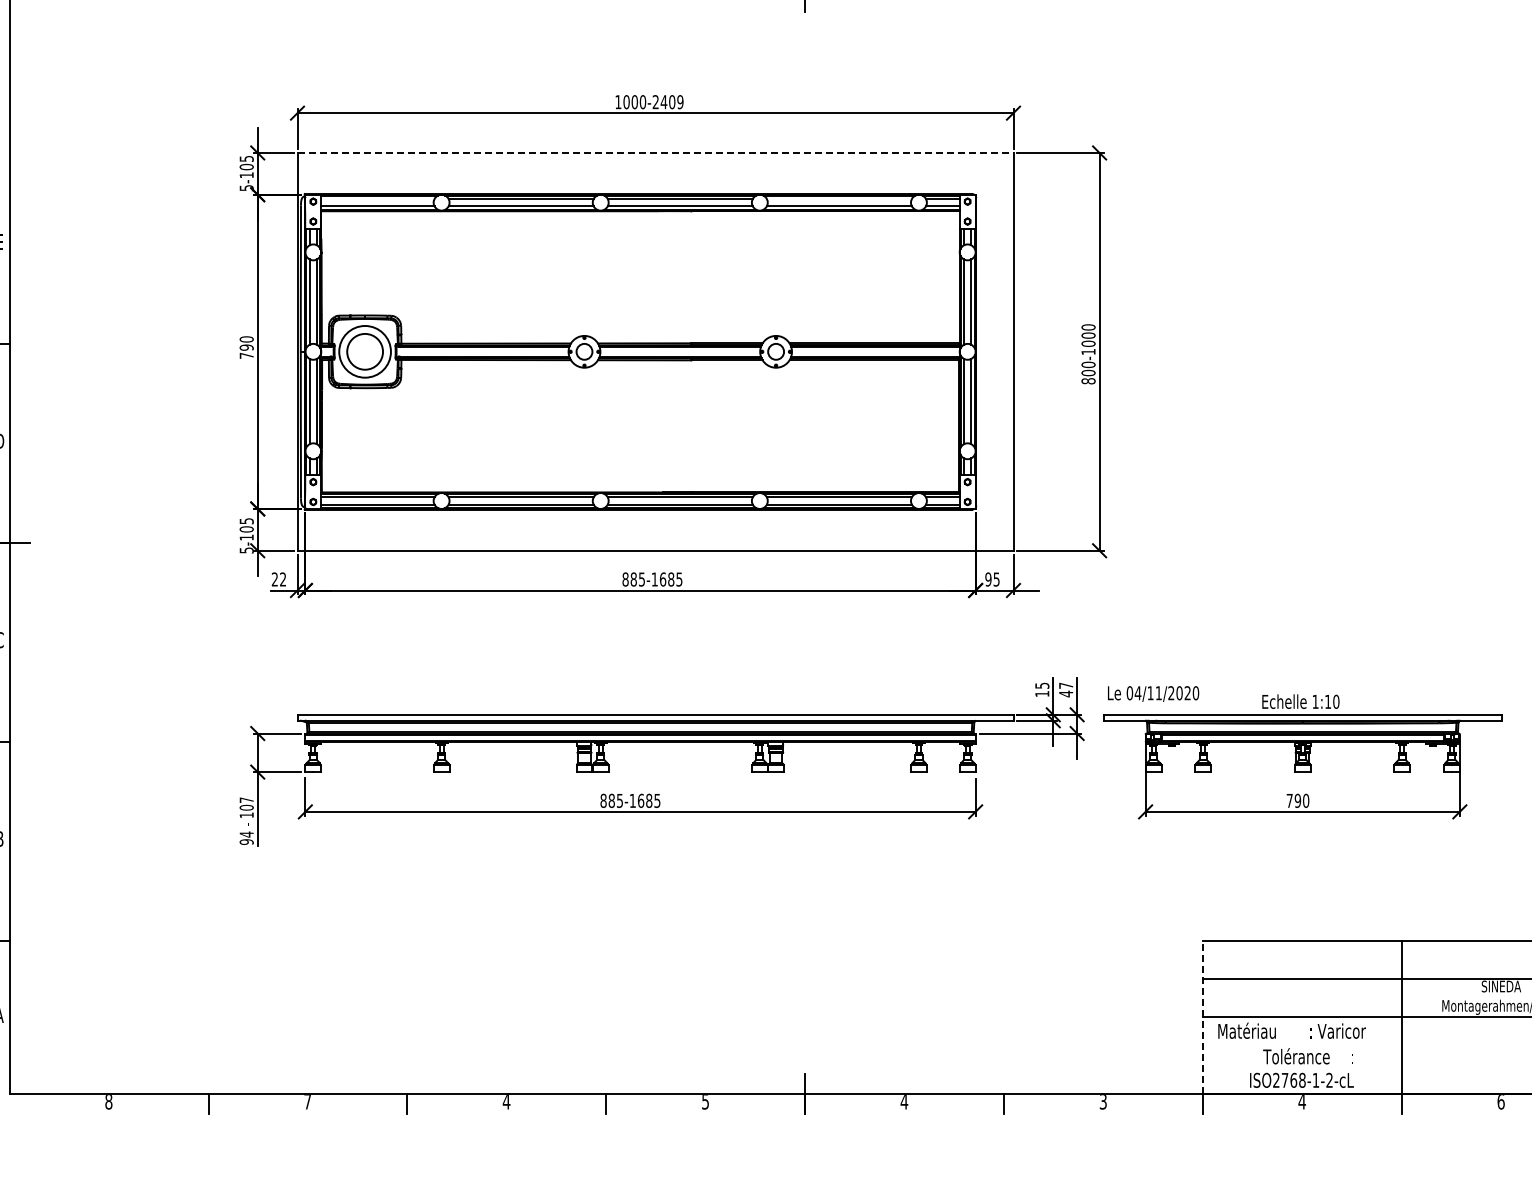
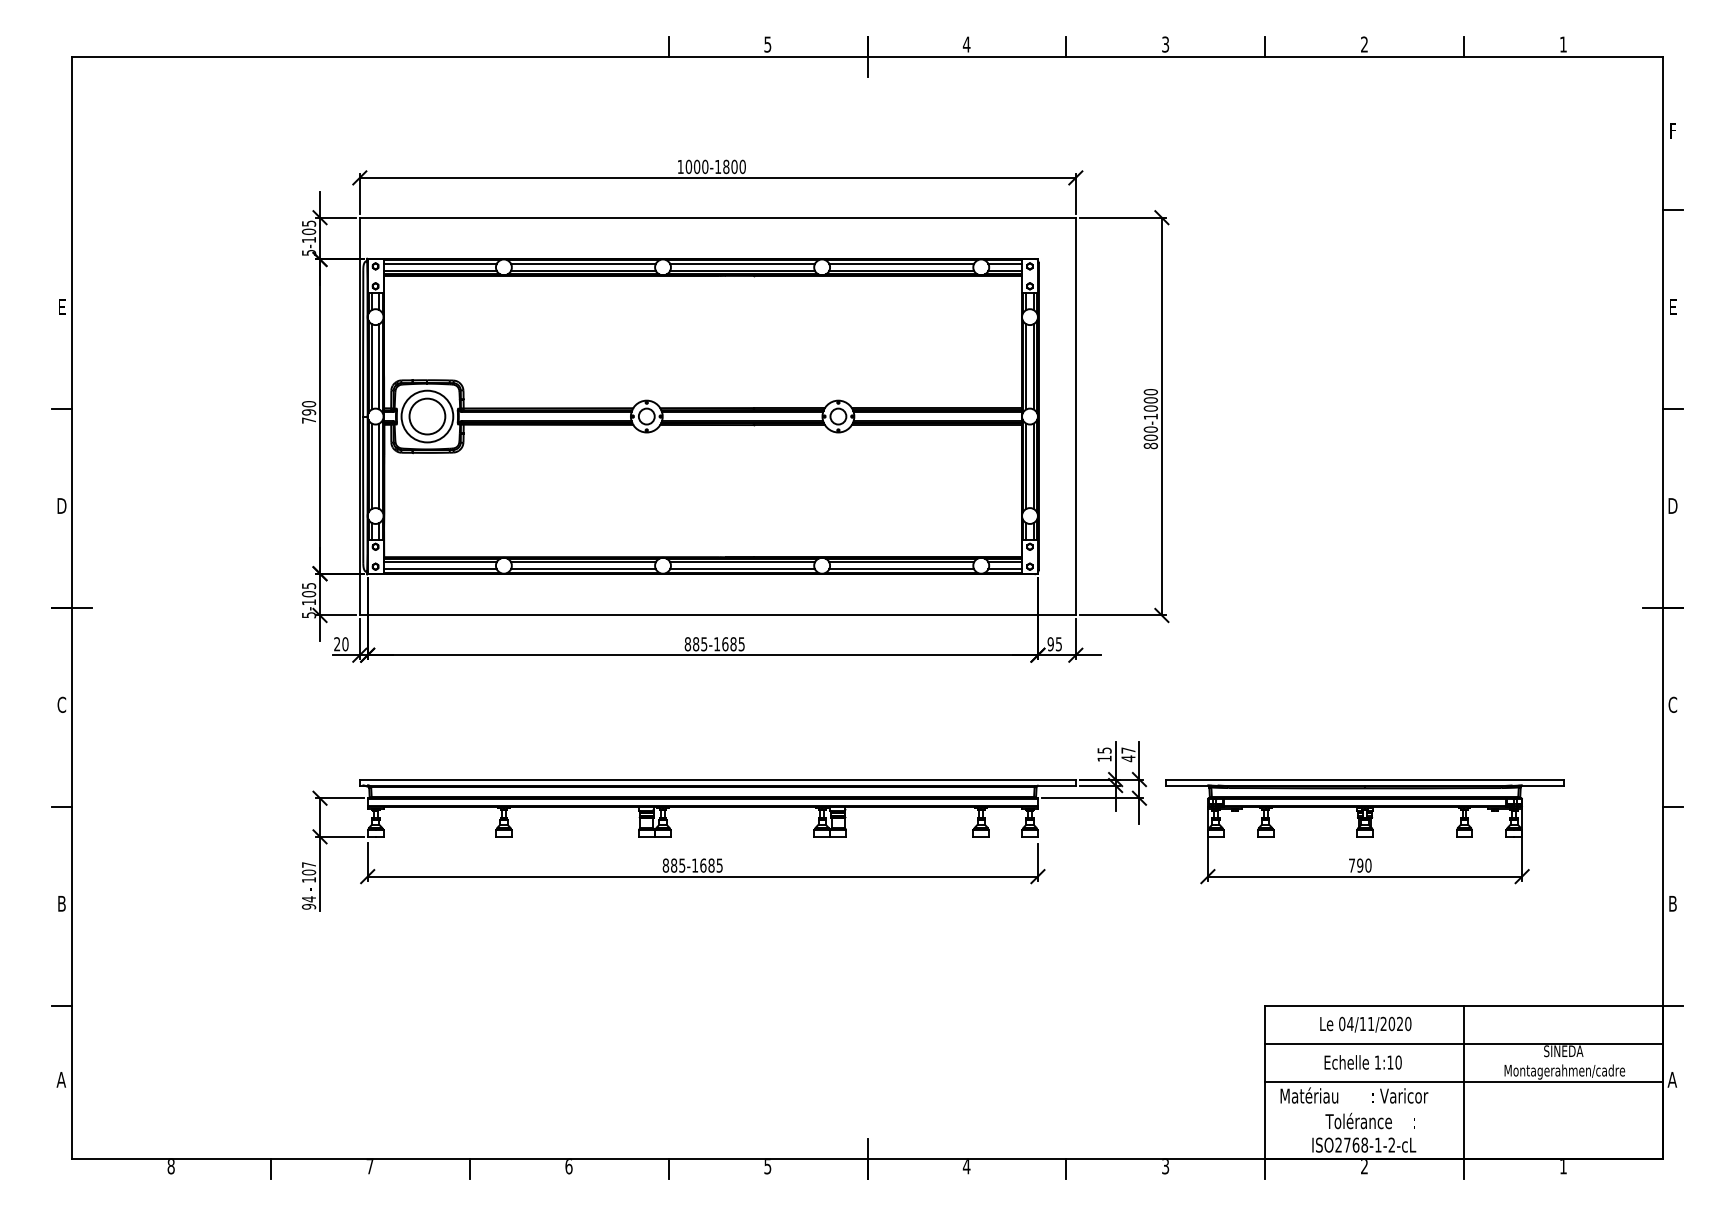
text: (668, 101) -> (730, 166), 1000-2409 -> 1000-1800
line: (656, 152) -> (718, 217), dashed -> solid
line: (377, 198) -> (439, 263), added
line: (839, 198) -> (901, 263), added
text: (283, 579) -> (345, 644), 22 -> 20
text: (1153, 693) -> (1365, 1024), moved
text: (1300, 701) -> (1362, 1062), moved
line: (1203, 1017) -> (1265, 1082), dashed -> solid
text: (506, 1102) -> (568, 1167), 4 -> 6
text: (1302, 1102) -> (1364, 1167), 4 -> 2
text: (1501, 1102) -> (1563, 1167), 6 -> 1

